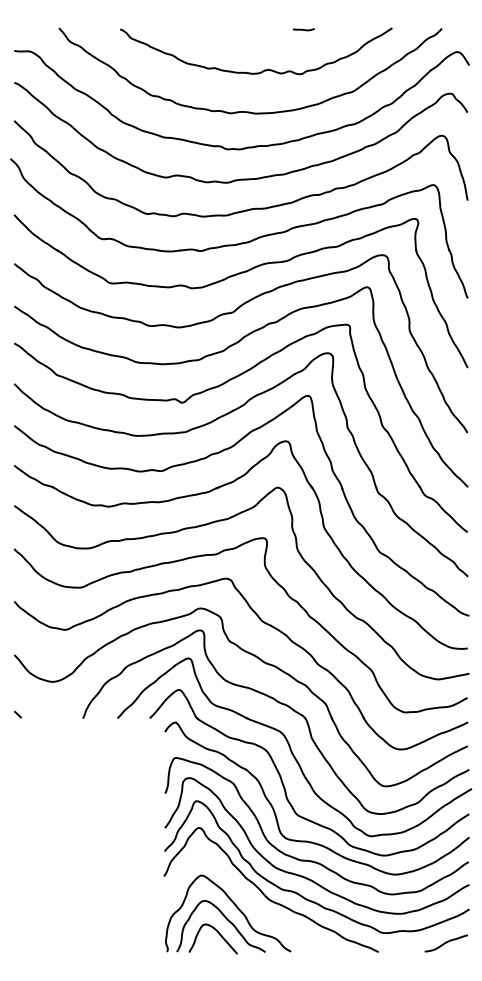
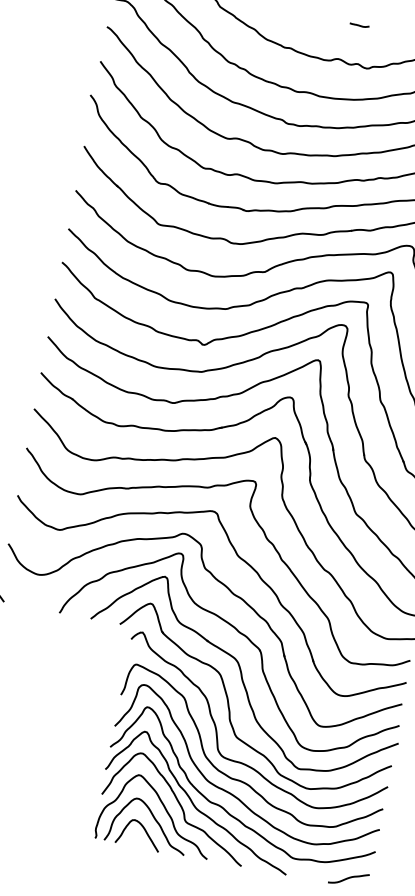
line: (303, 29) -> (359, 25), moved
curve: (249, 898) -> (178, 804), added

